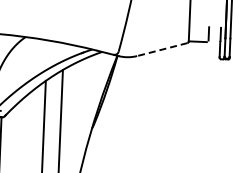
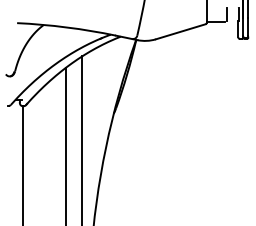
line: (162, 49) -> (180, 31), dashed -> solid

